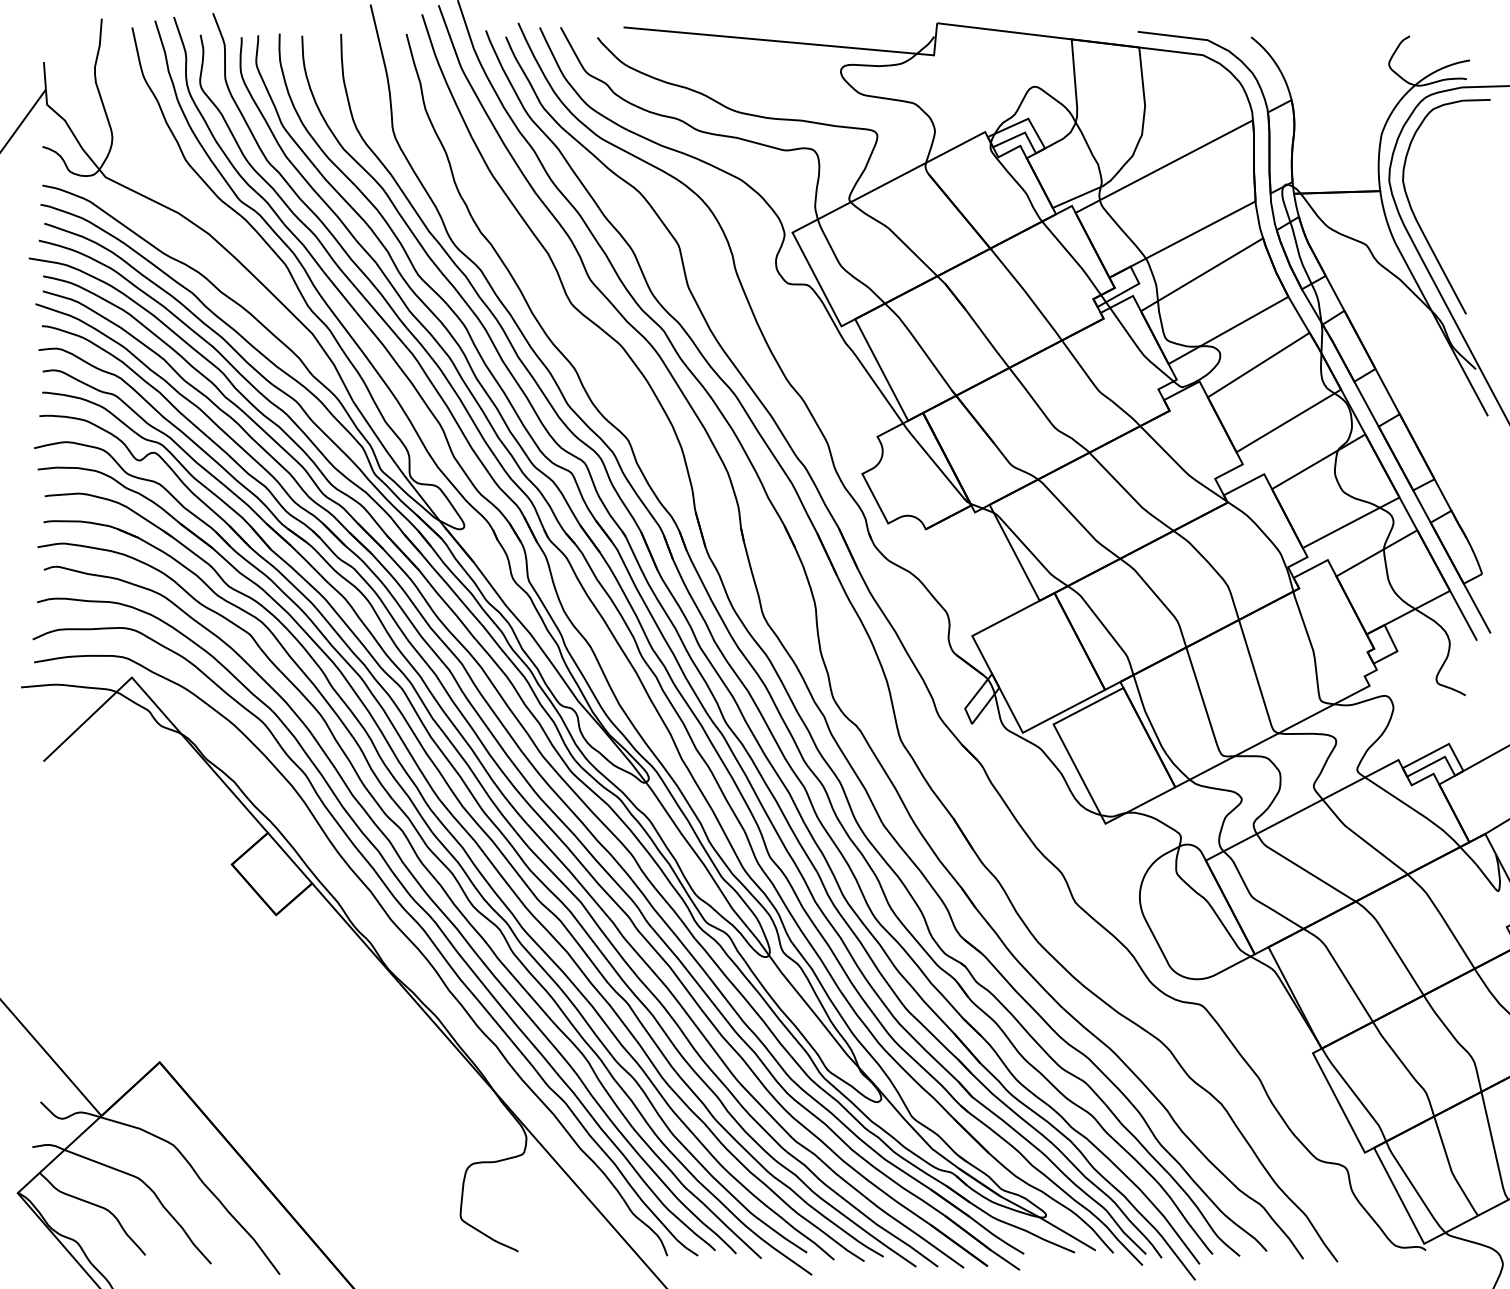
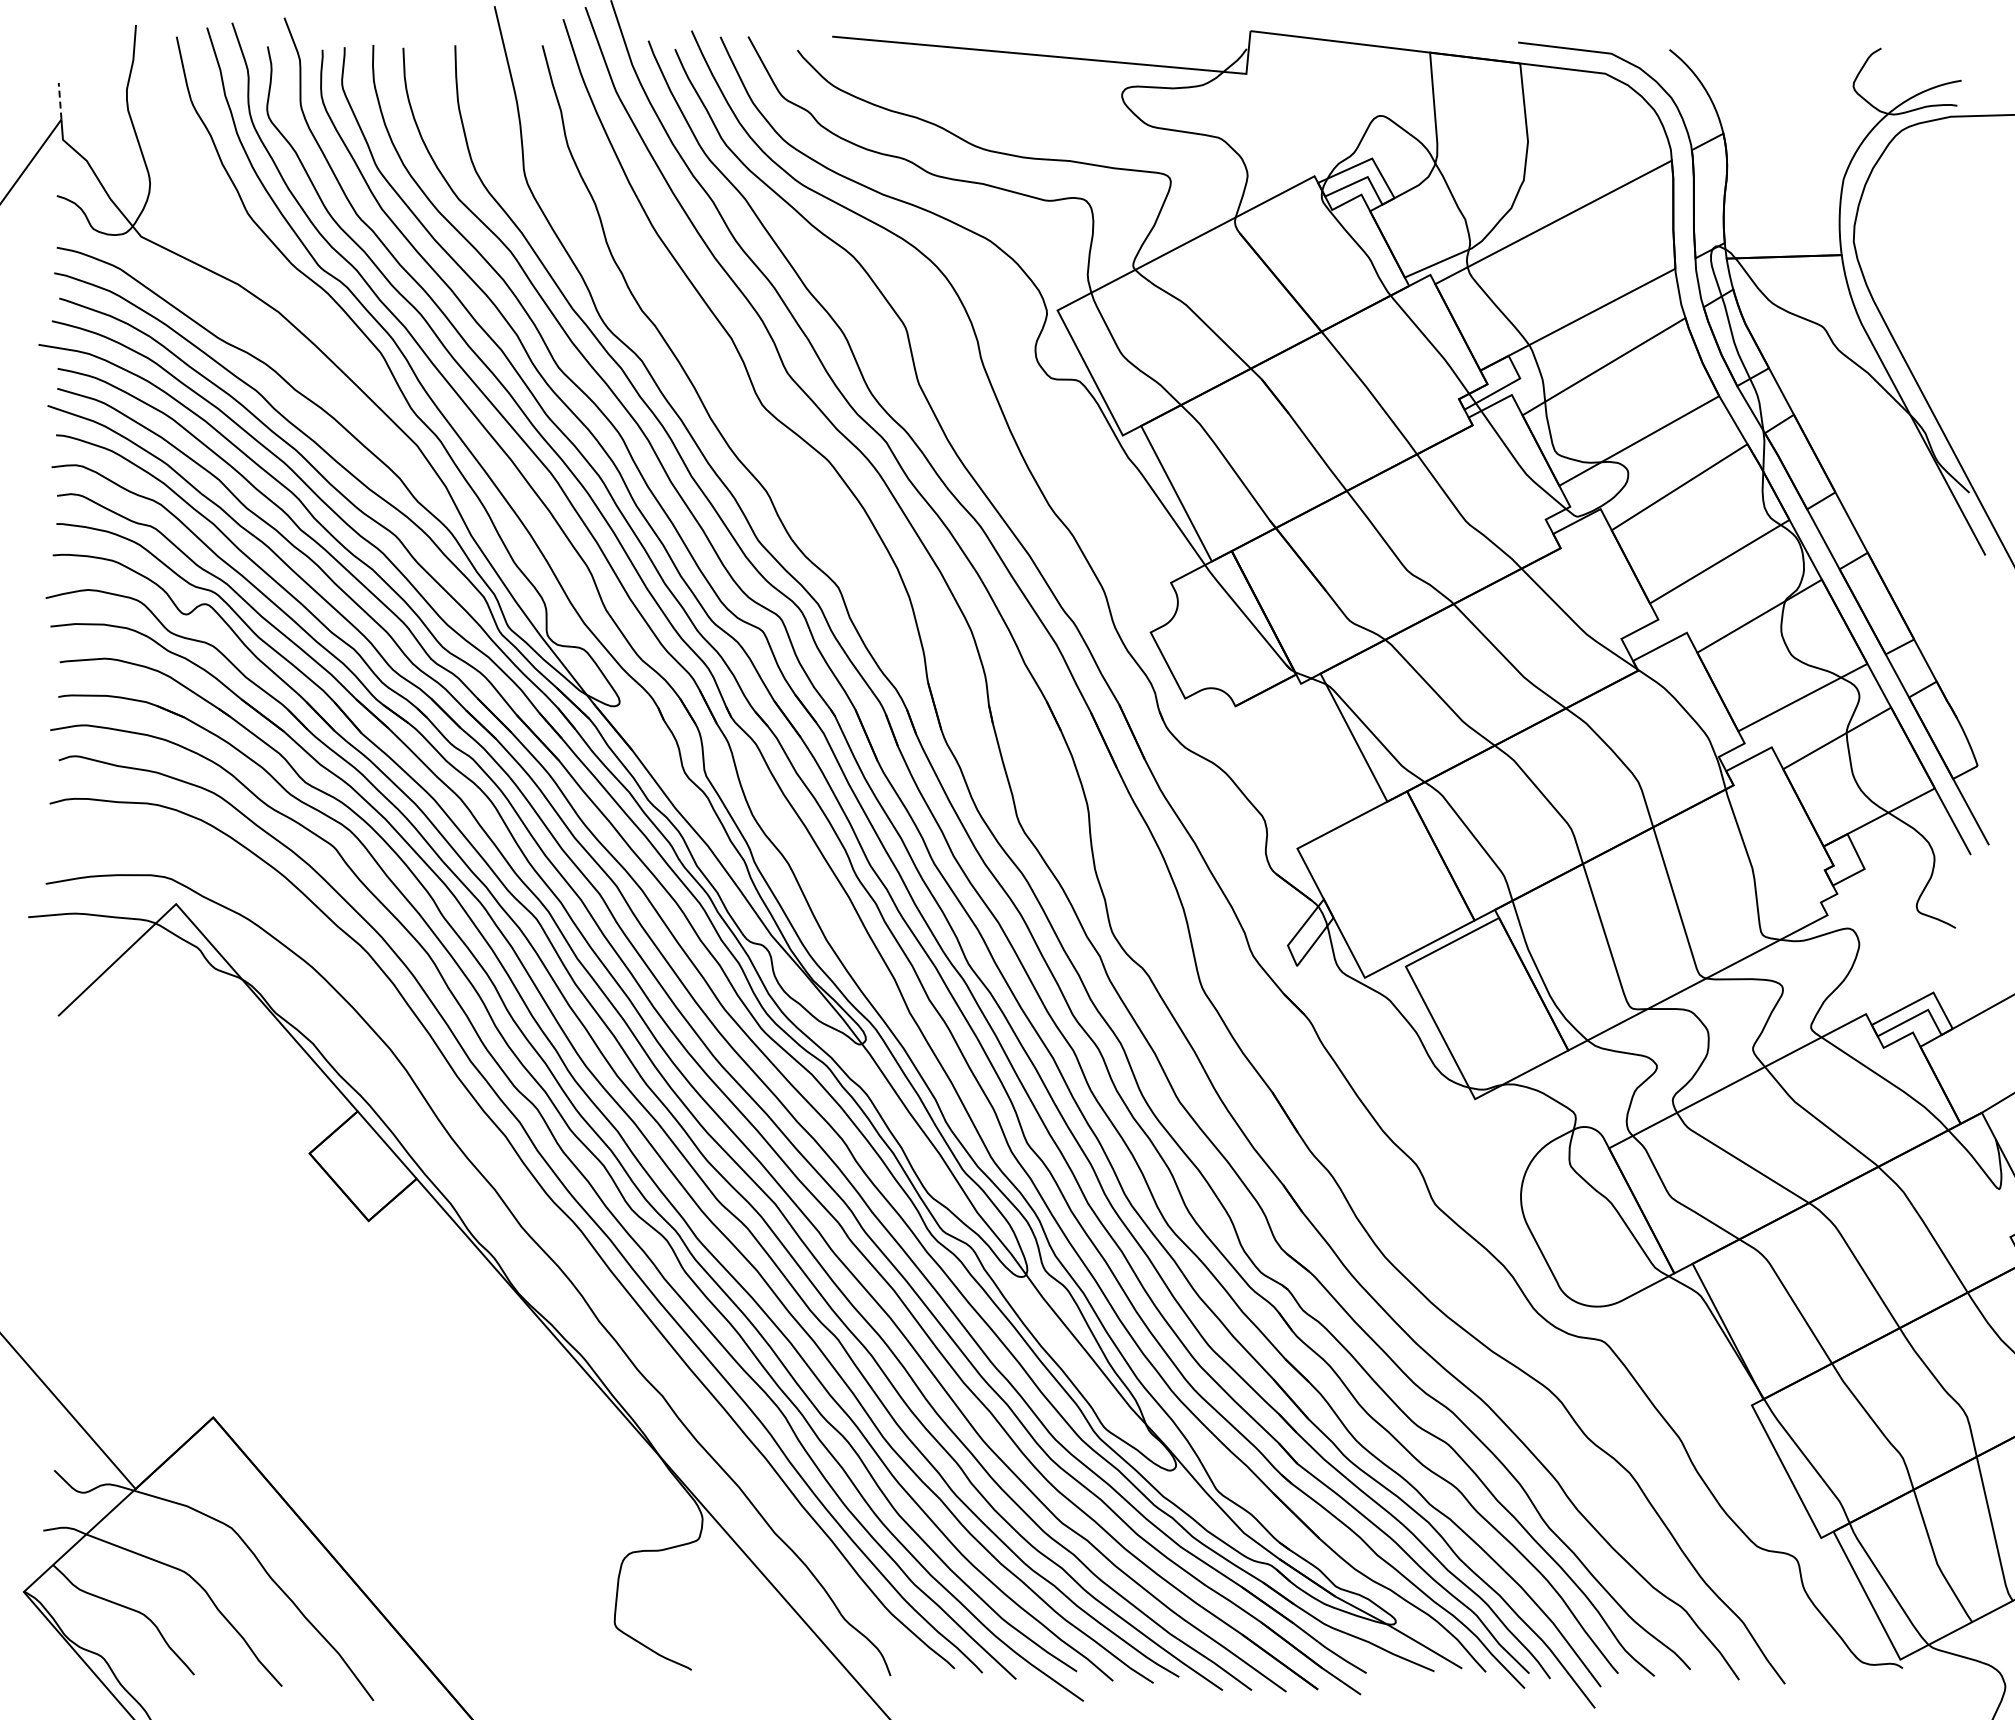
line: (45, 75) -> (60, 100), solid -> dashed
curve: (1417, 220) -> (1891, 294), removed
curve: (401, 907) -> (536, 1211), removed

